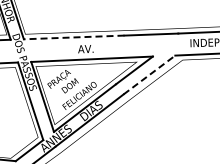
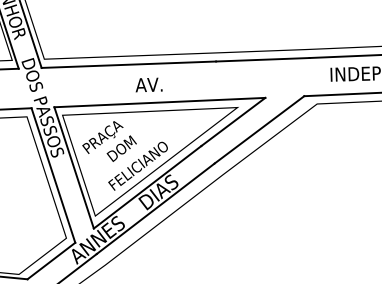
line: (73, 37) -> (127, 64), dashed -> solid
line: (149, 74) -> (259, 128), dashed -> solid

